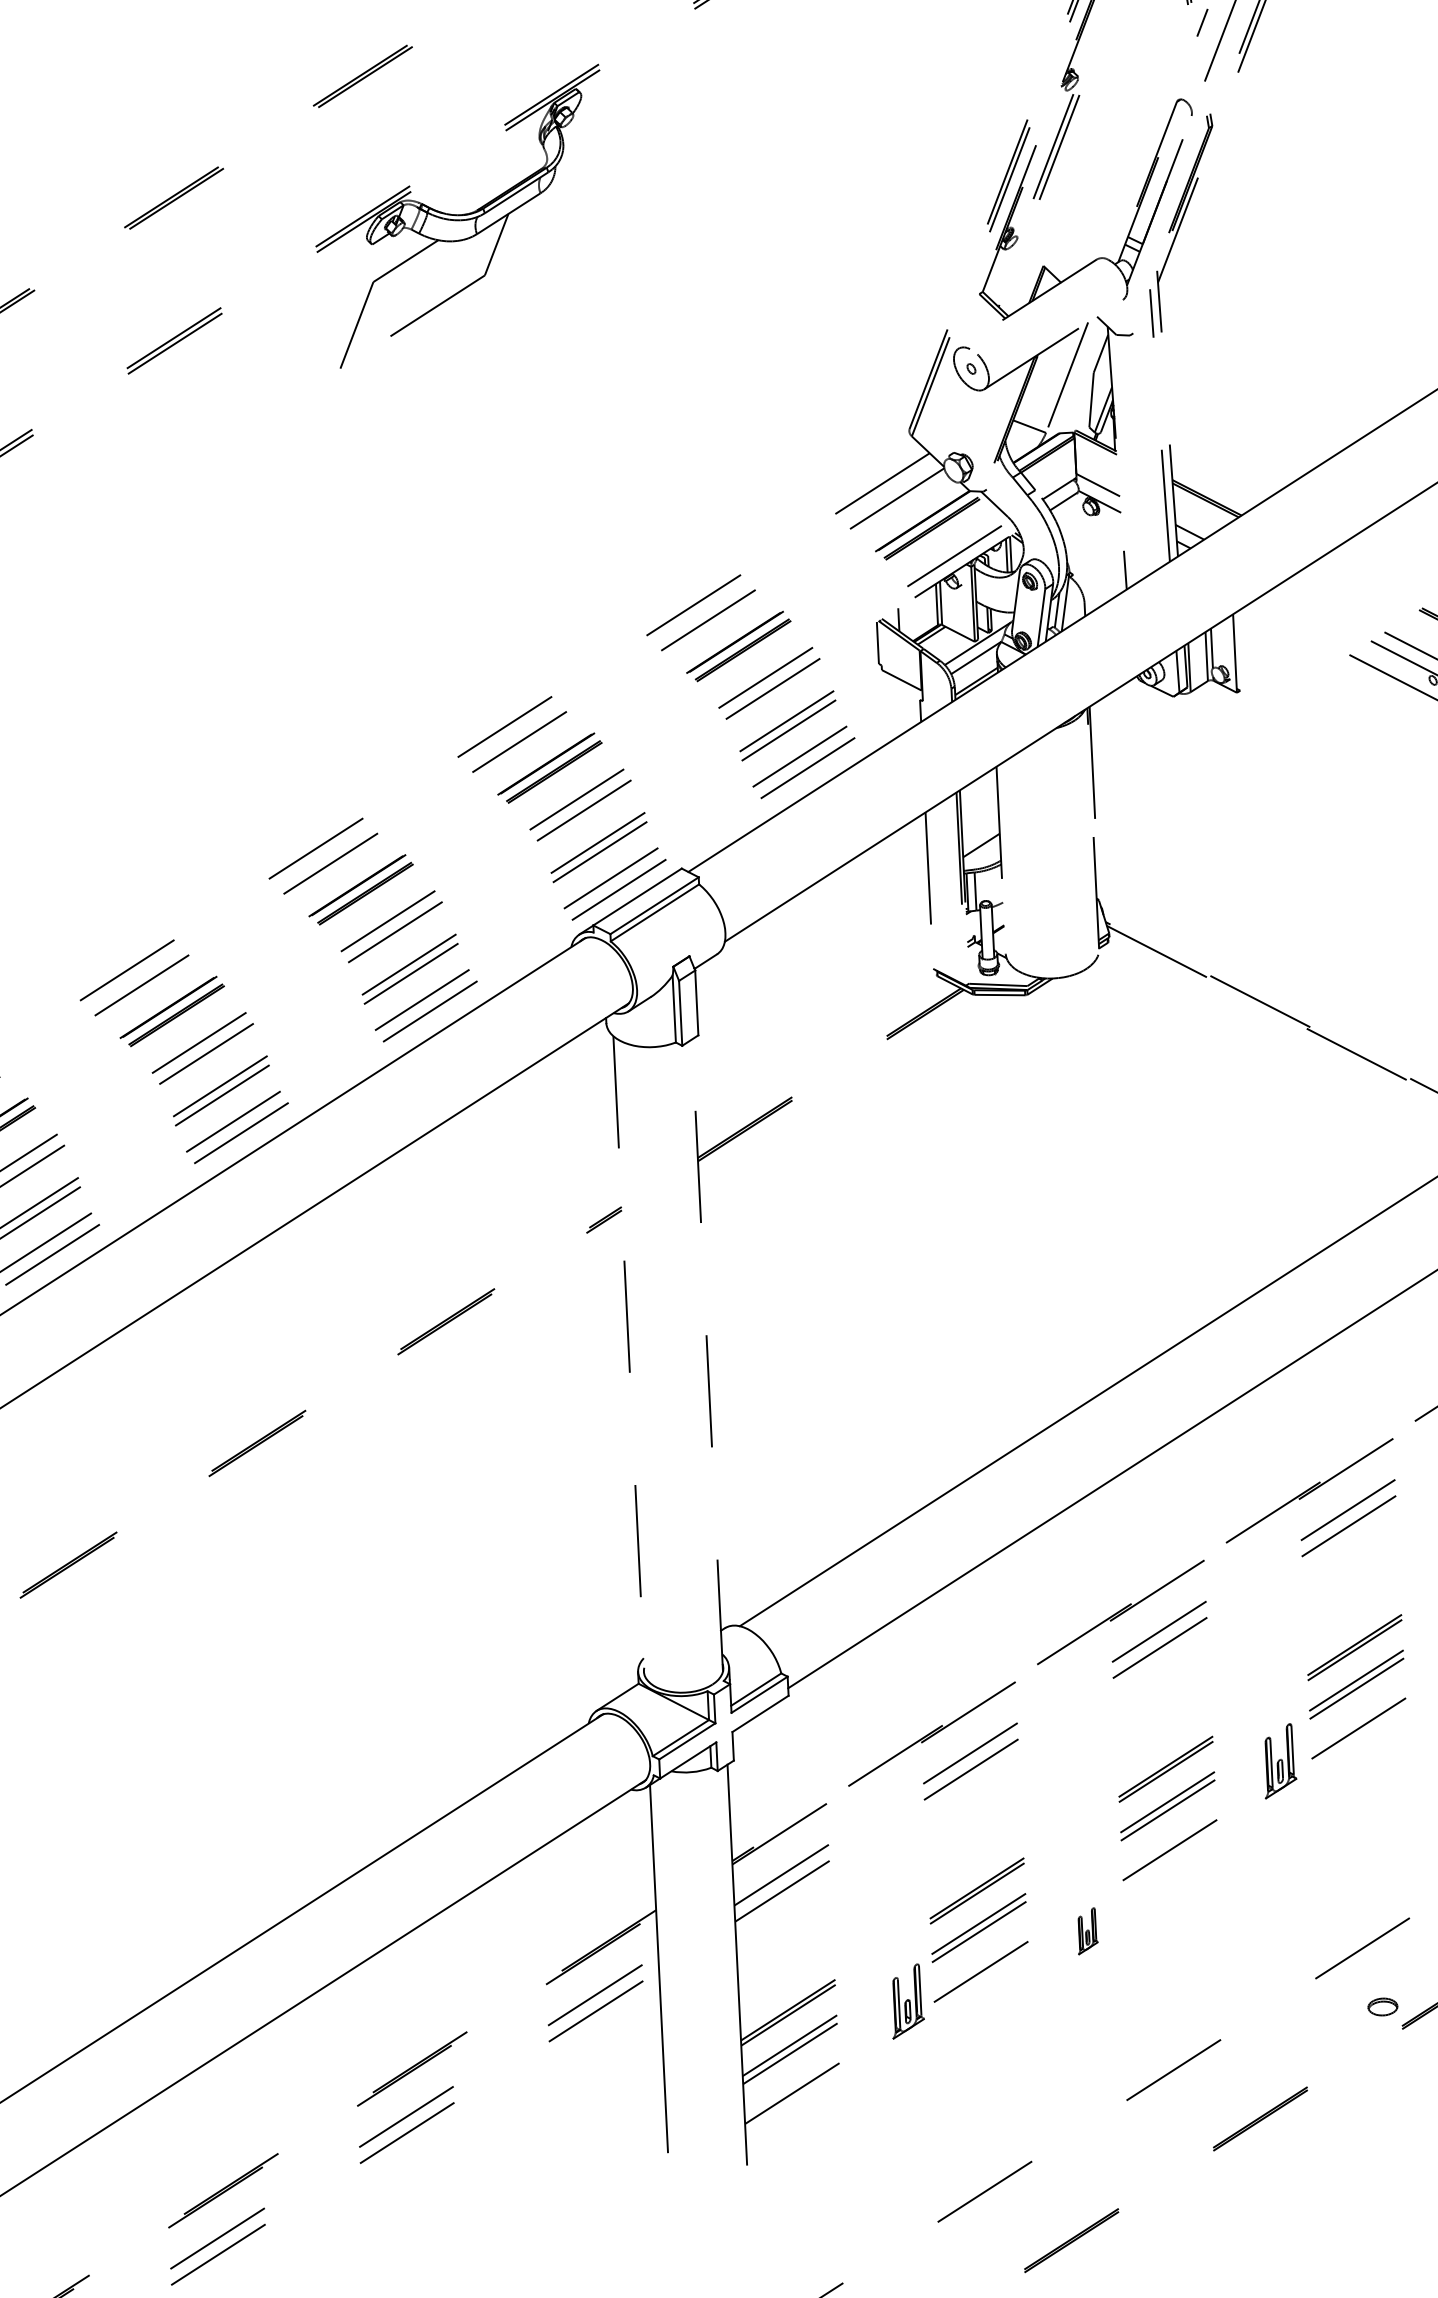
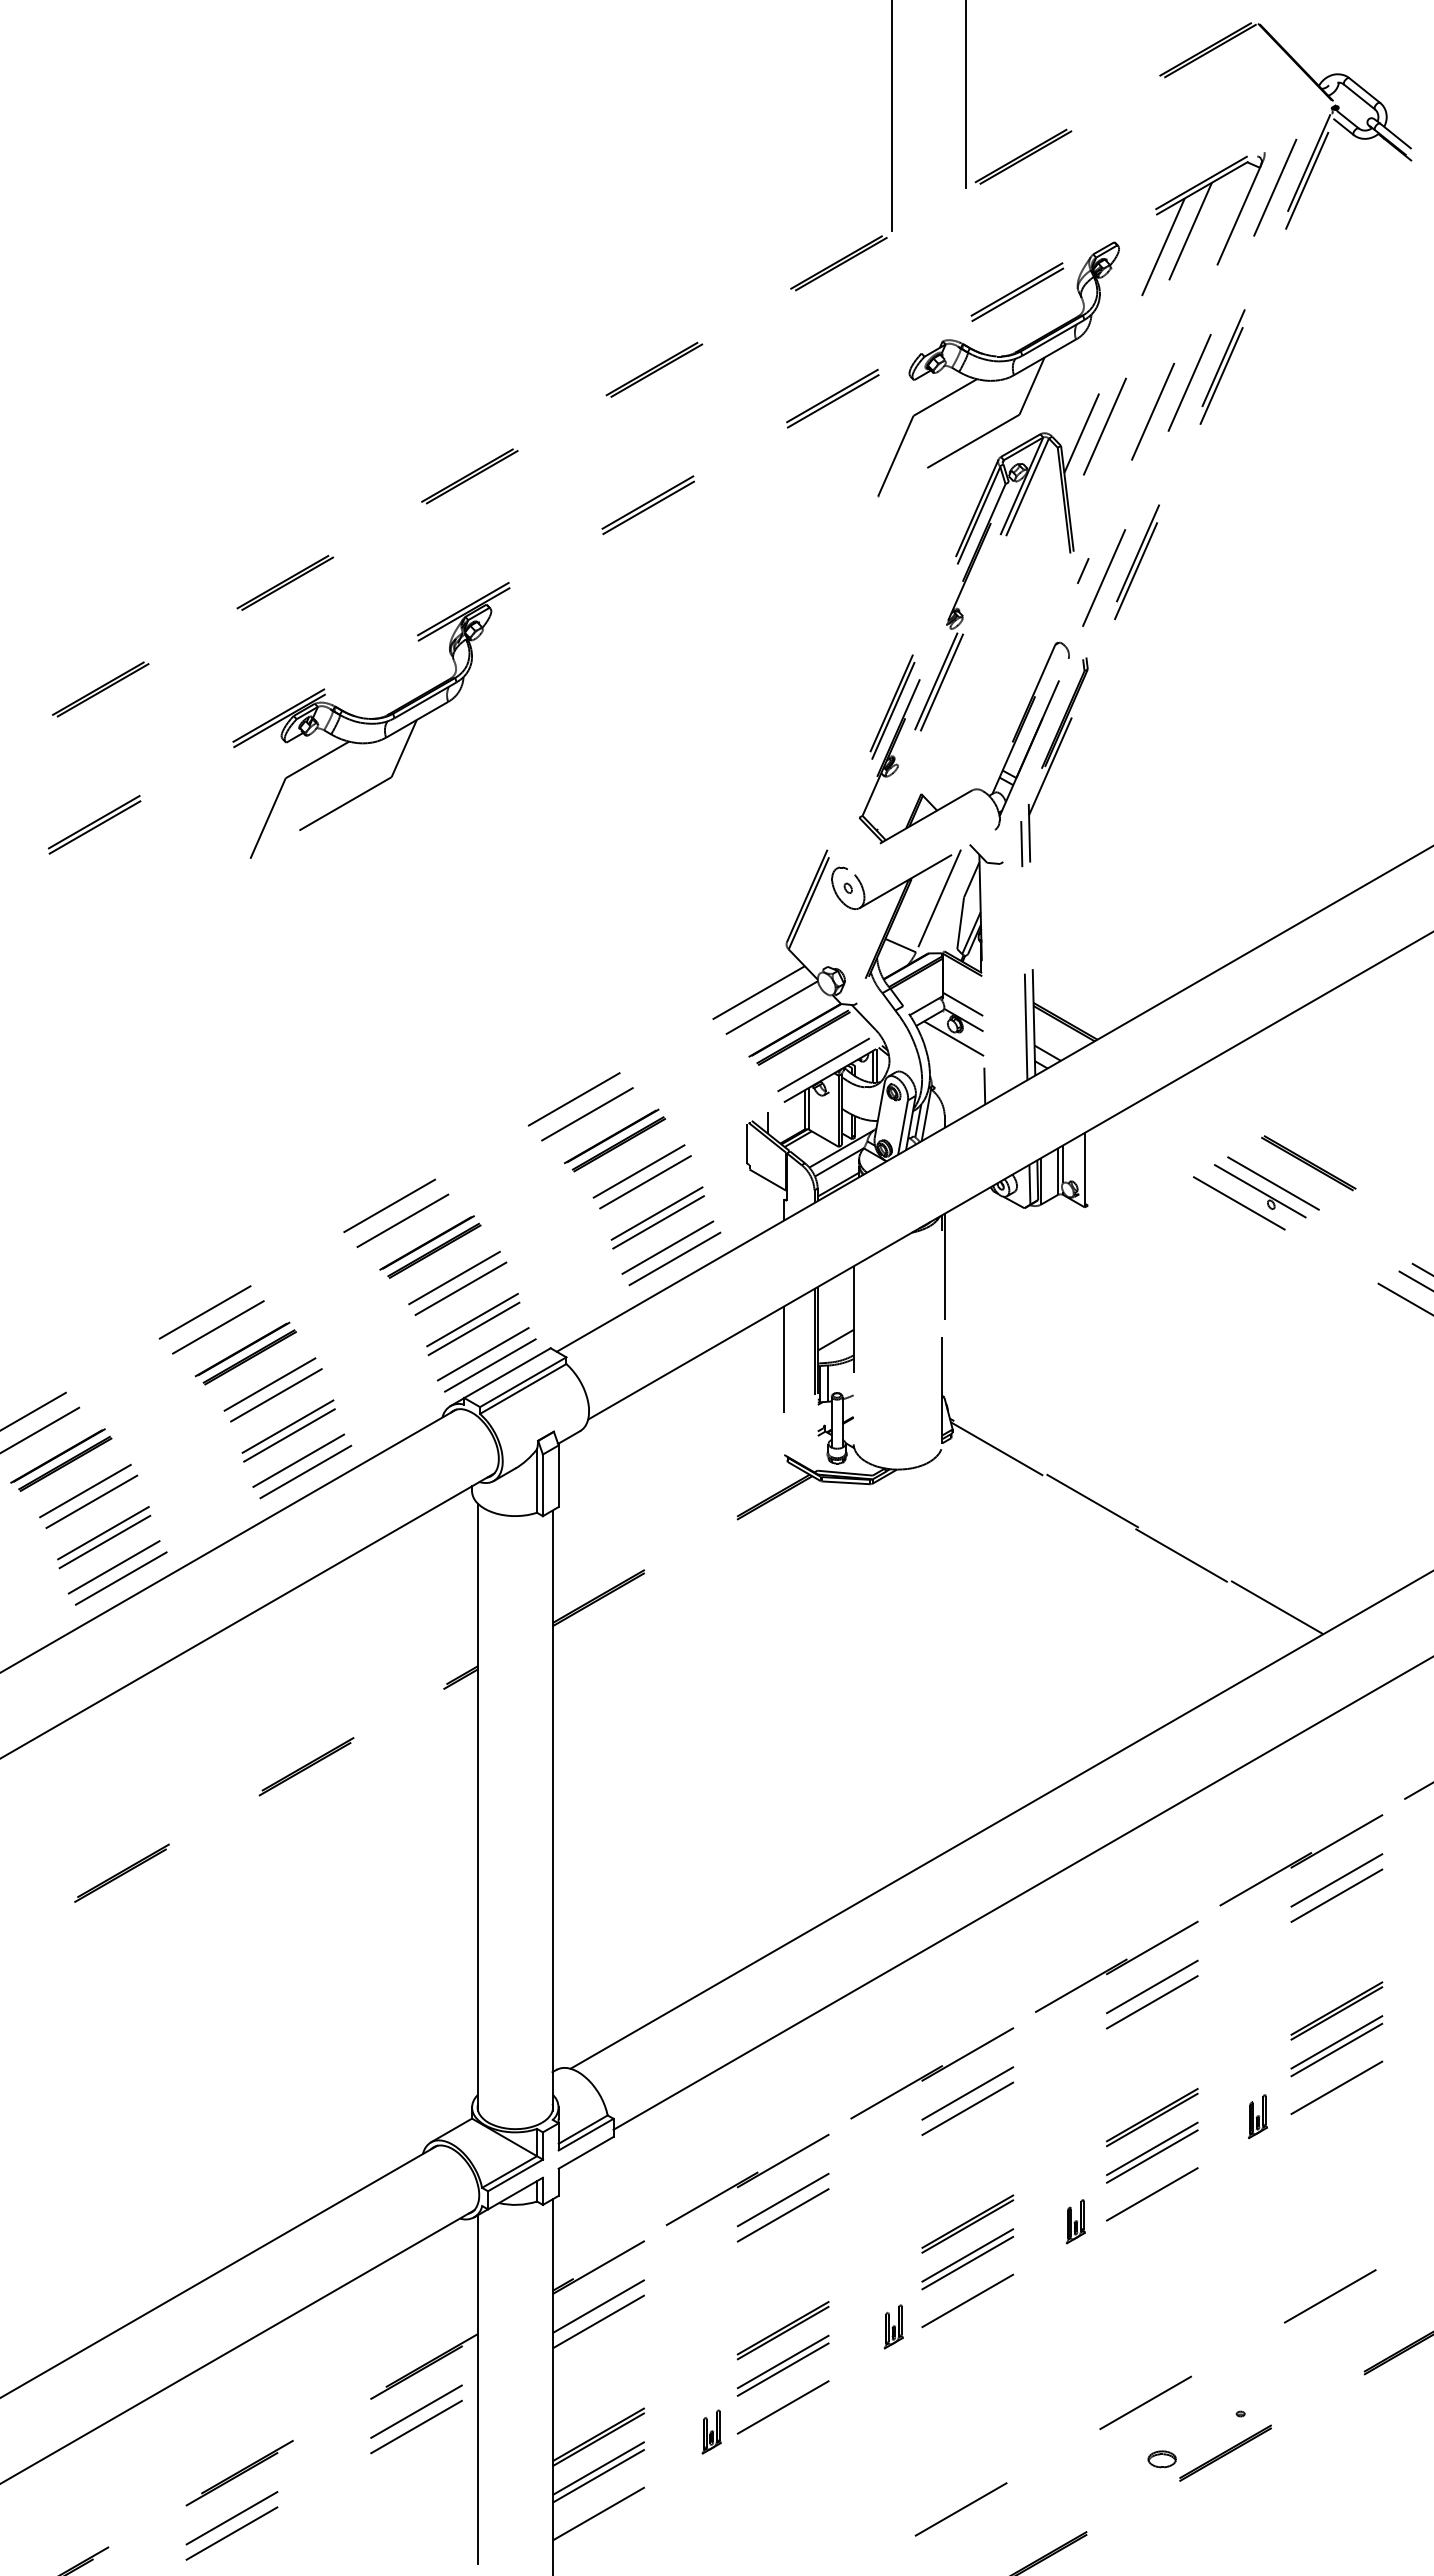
line: (1091, 521) -> (954, 1038), added
line: (629, 1355) -> (478, 1807), dashed -> solid
line: (707, 1355) -> (552, 1810), dashed -> solid
part: (1279, 1761) -> (1075, 2221), size x0.62
part: (1087, 1930) -> (893, 2326), moved
part: (906, 2000) -> (711, 2431), size x0.62

